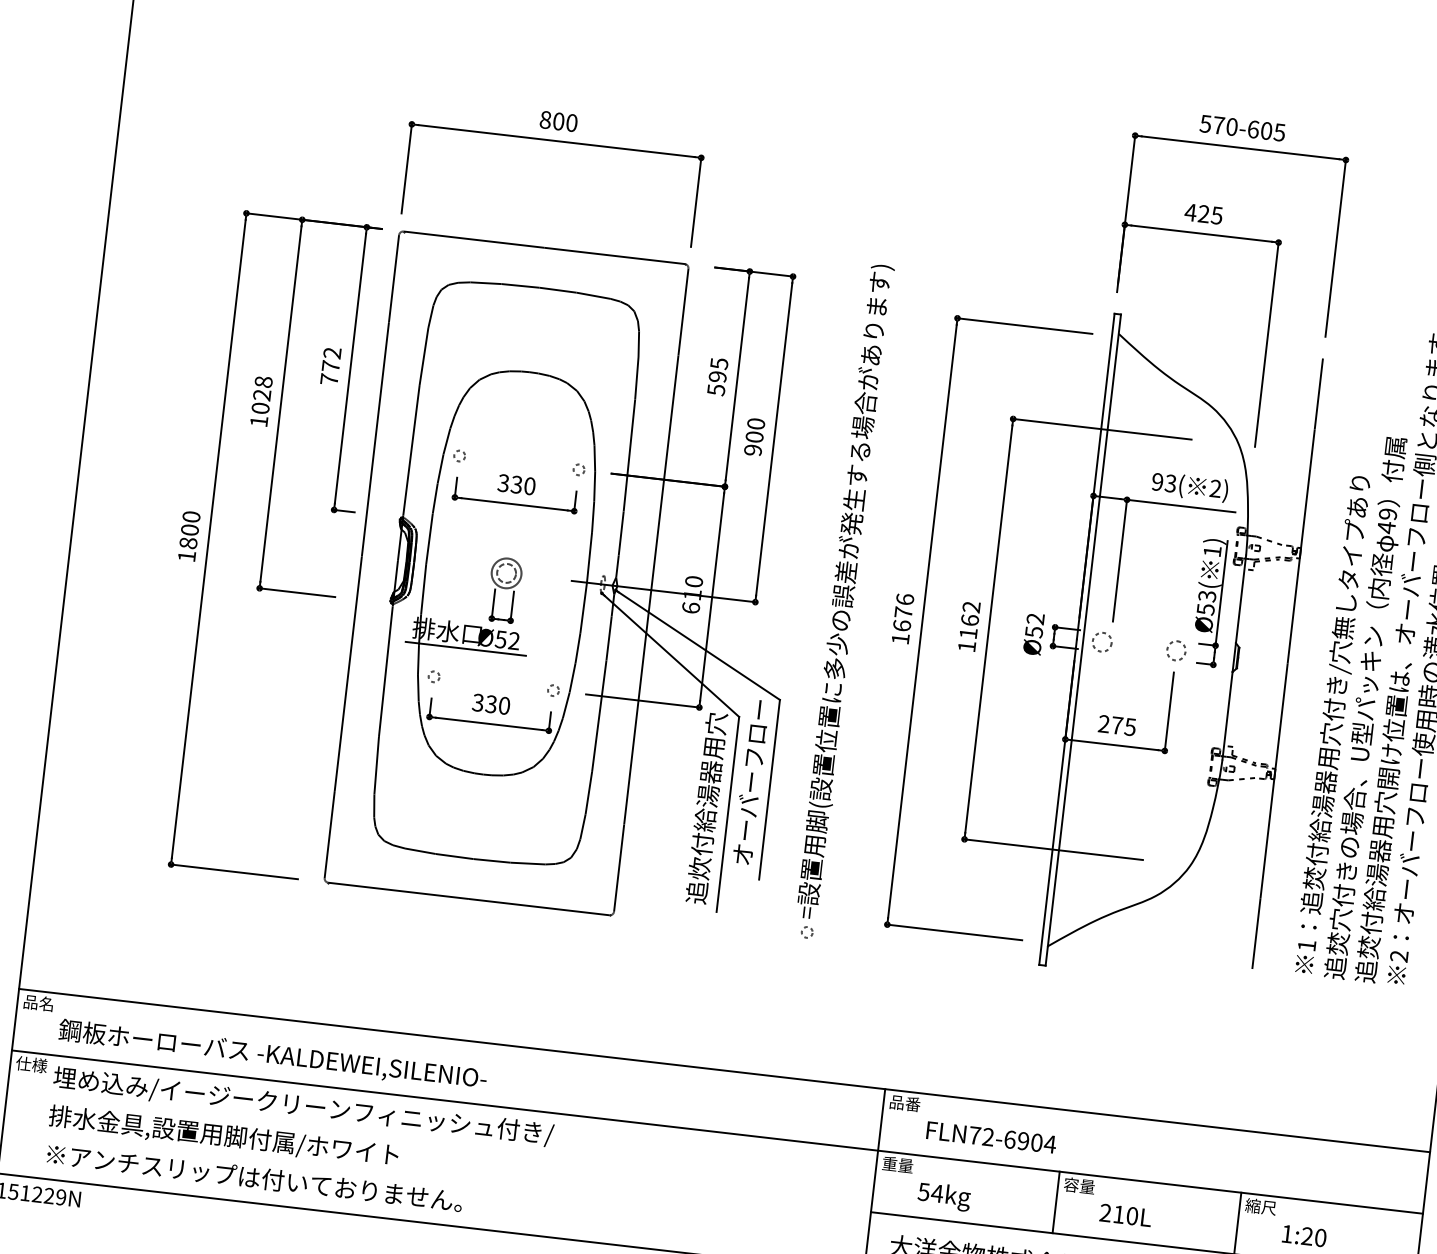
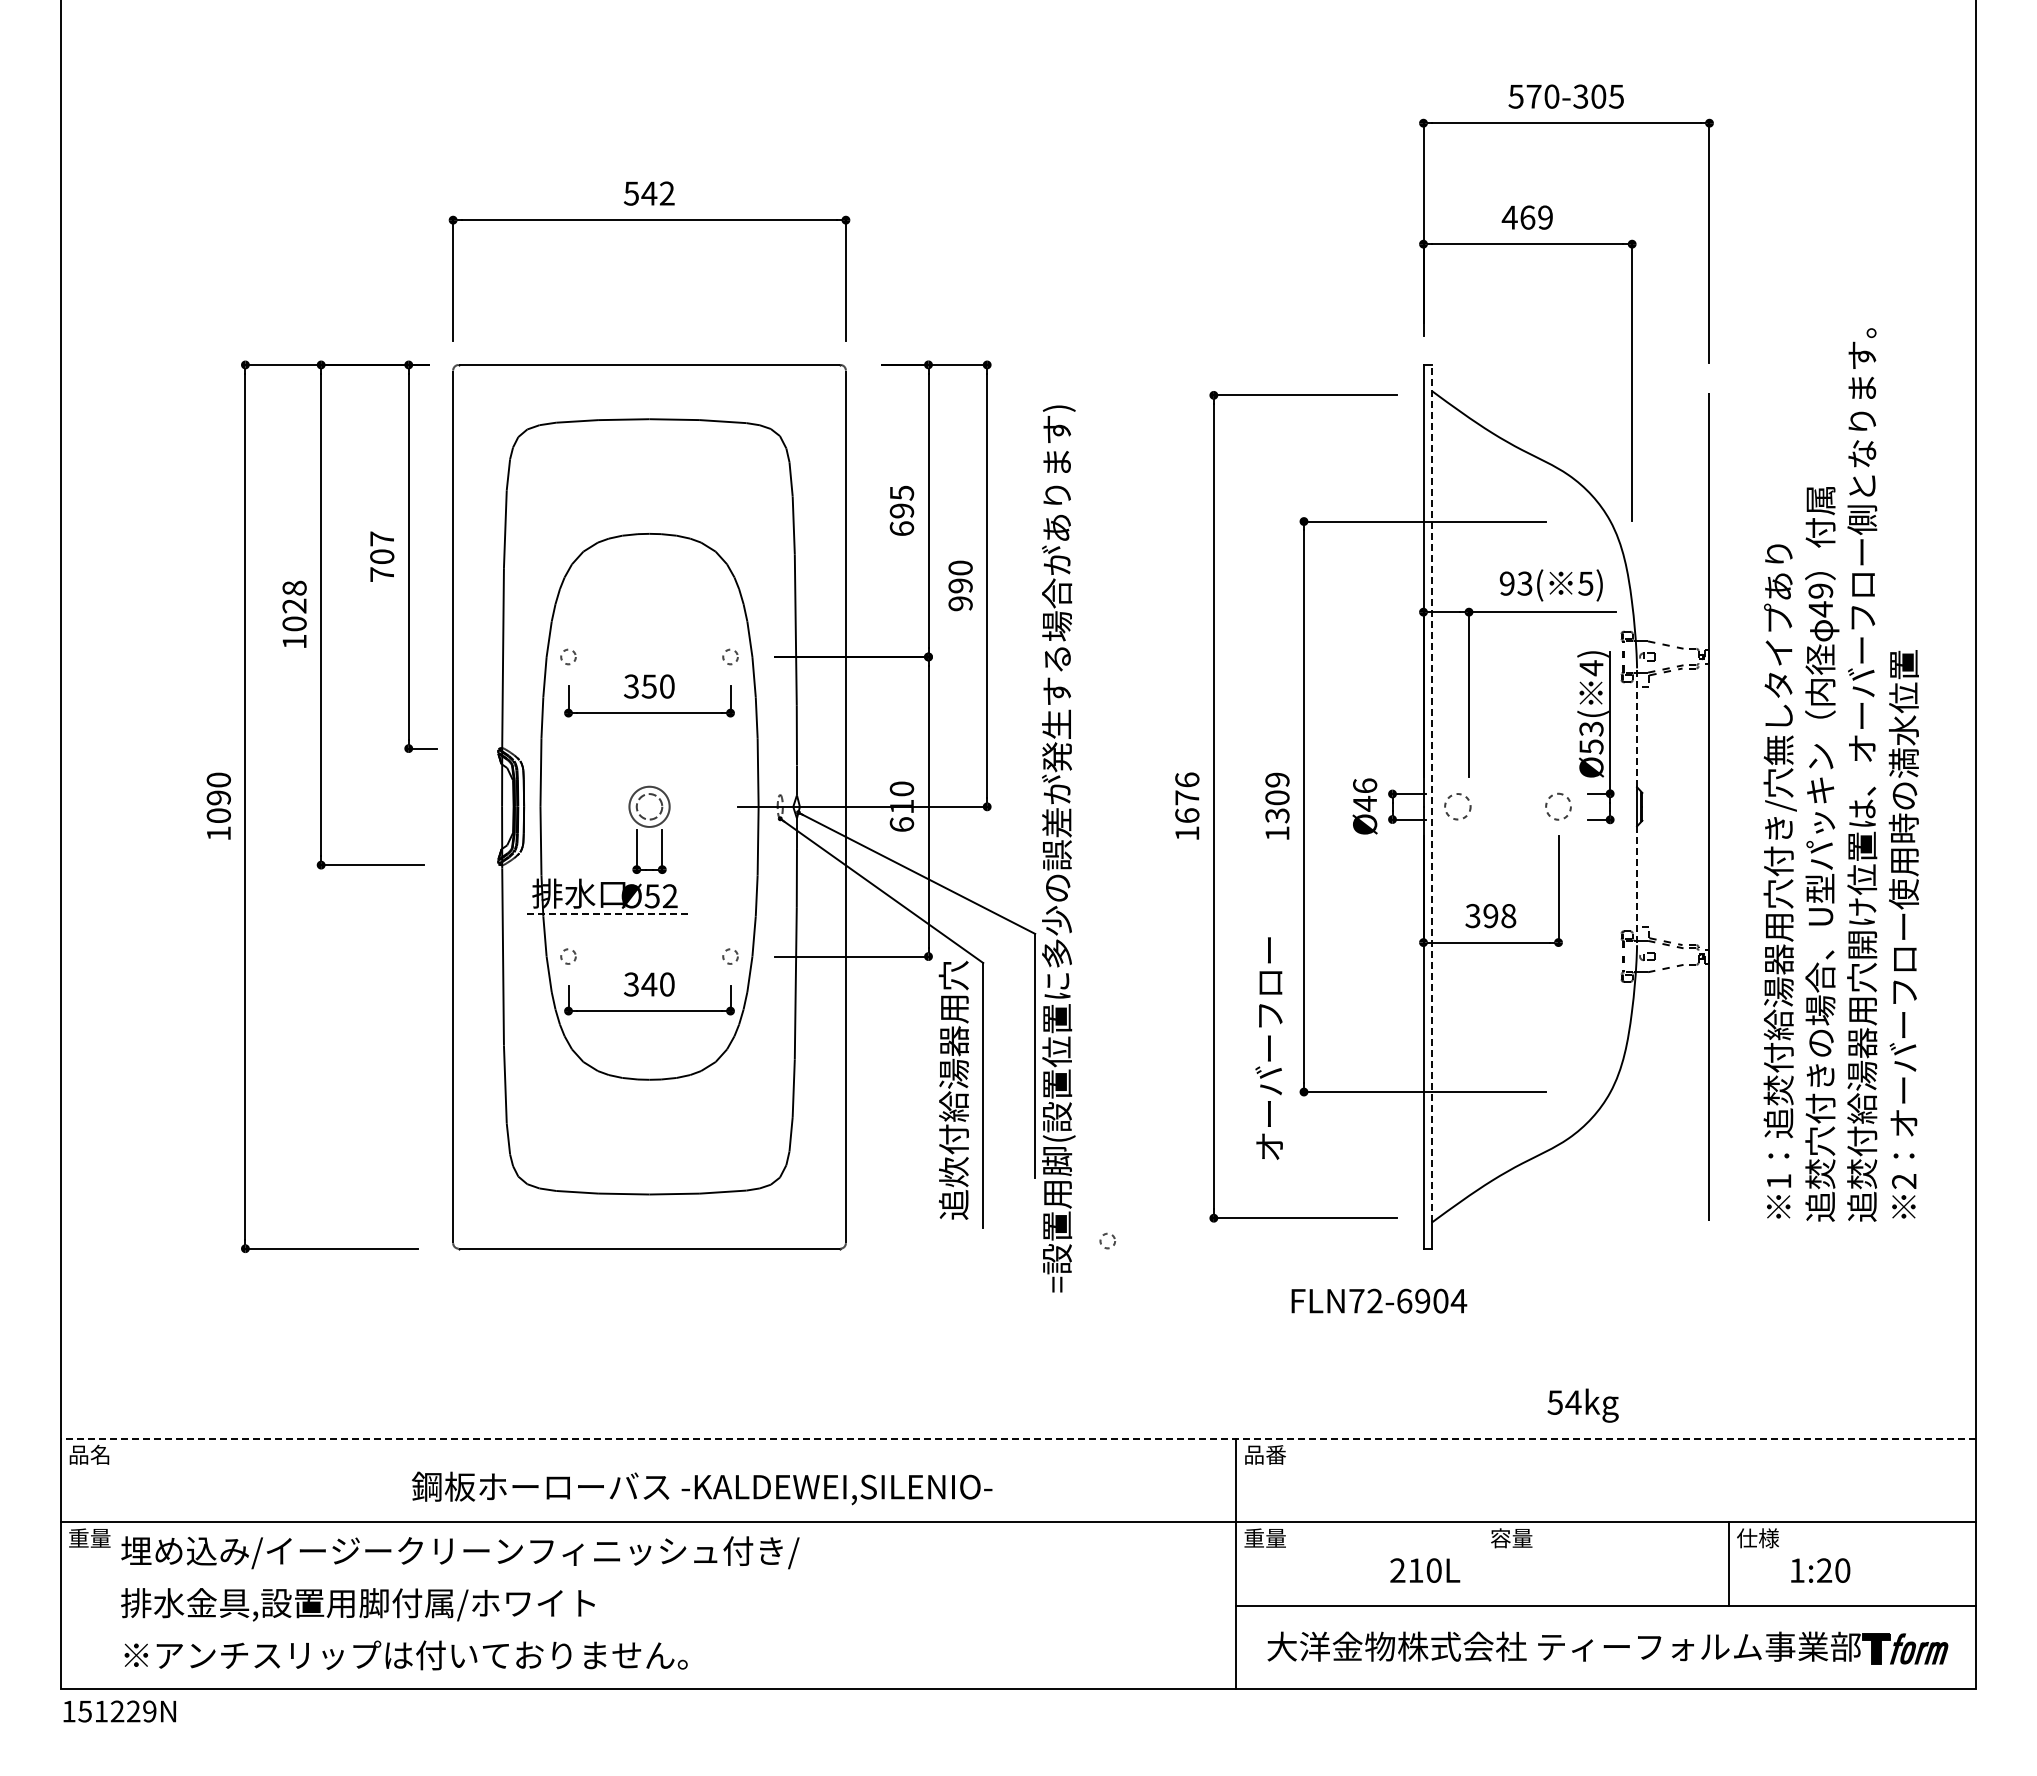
text: (558, 121) -> (648, 193), 800 -> 542
text: (1253, 129) -> (1580, 96), 570-605 -> 570-305
text: (1210, 214) -> (1536, 217), 425 -> 469
text: (331, 359) -> (382, 547), 772 -> 707
text: (715, 389) -> (901, 528), 595 -> 695
text: (754, 436) -> (960, 585), 900 -> 990
text: (516, 484) -> (649, 686), 330 -> 350
text: (1215, 488) -> (1585, 583), 2) -> 5)
text: (188, 536) -> (218, 806), 1800 -> 1090
text: (1212, 551) -> (1591, 668), 1) -> 4)
text: (844, 591) -> (1058, 848), moved
line: (1241, 599) -> (1637, 727), solid -> dashed
text: (970, 620) -> (1277, 797), 1162 -> 1309
text: (1035, 625) -> (1365, 794), Ø52 -> Ø46
line: (1084, 630) -> (1432, 793), solid -> dashed
line: (465, 649) -> (606, 914), solid -> dashed
text: (491, 704) -> (649, 984), 330 -> 340
line: (1227, 716) -> (1637, 886), solid -> dashed
text: (1117, 725) -> (1490, 915), 275 -> 398
text: (750, 782) -> (1268, 1048), moved
text: (272, 1055) -> (701, 1488), moved
text: (31, 1064) -> (89, 1538), 仕様 -> 重量
line: (723, 1070) -> (1017, 1438), solid -> dashed
text: (991, 1137) -> (1379, 1300), moved
text: (943, 1196) -> (1582, 1405), moved
line: (1055, 1201) -> (1482, 1563), removed
text: (1260, 1207) -> (1757, 1538), 縮尺 -> 仕様
text: (1126, 1215) -> (1425, 1570), moved

